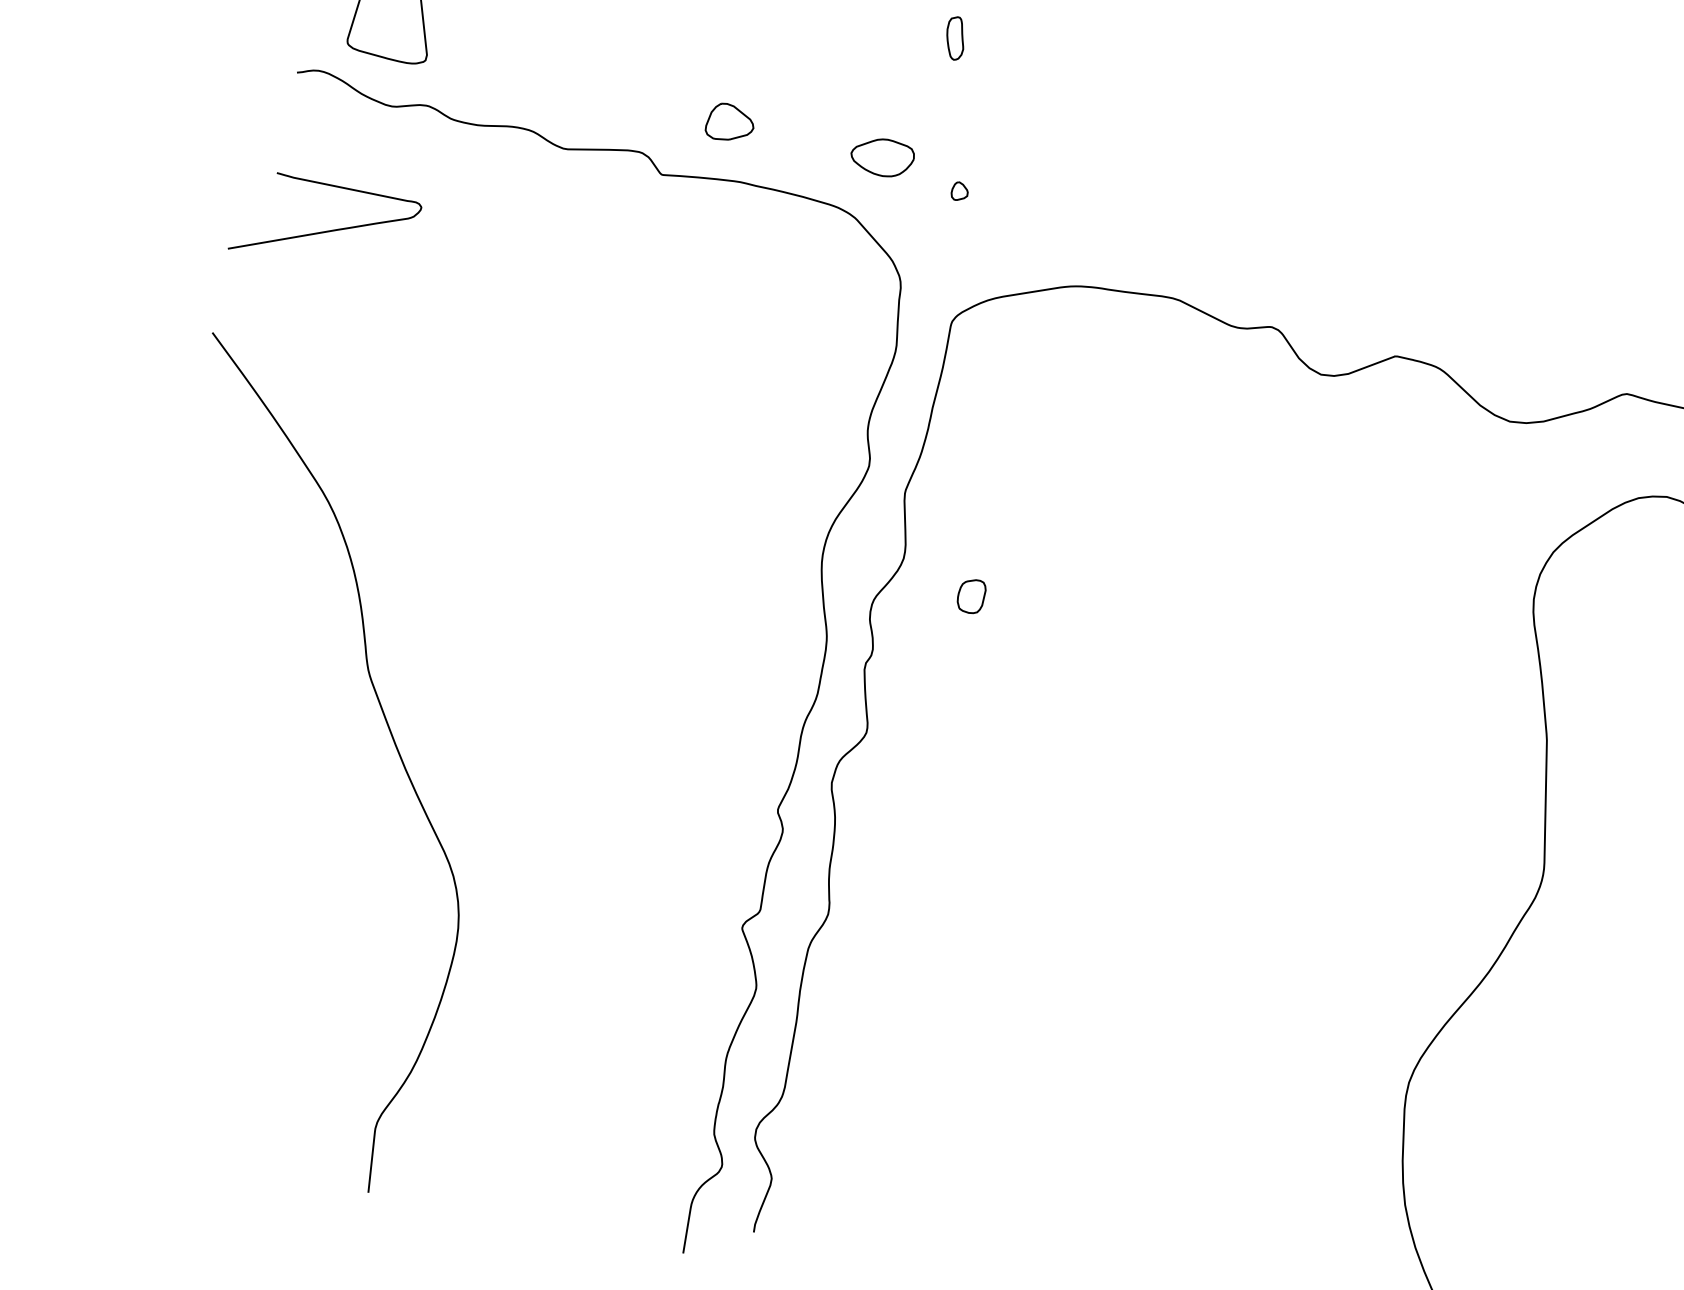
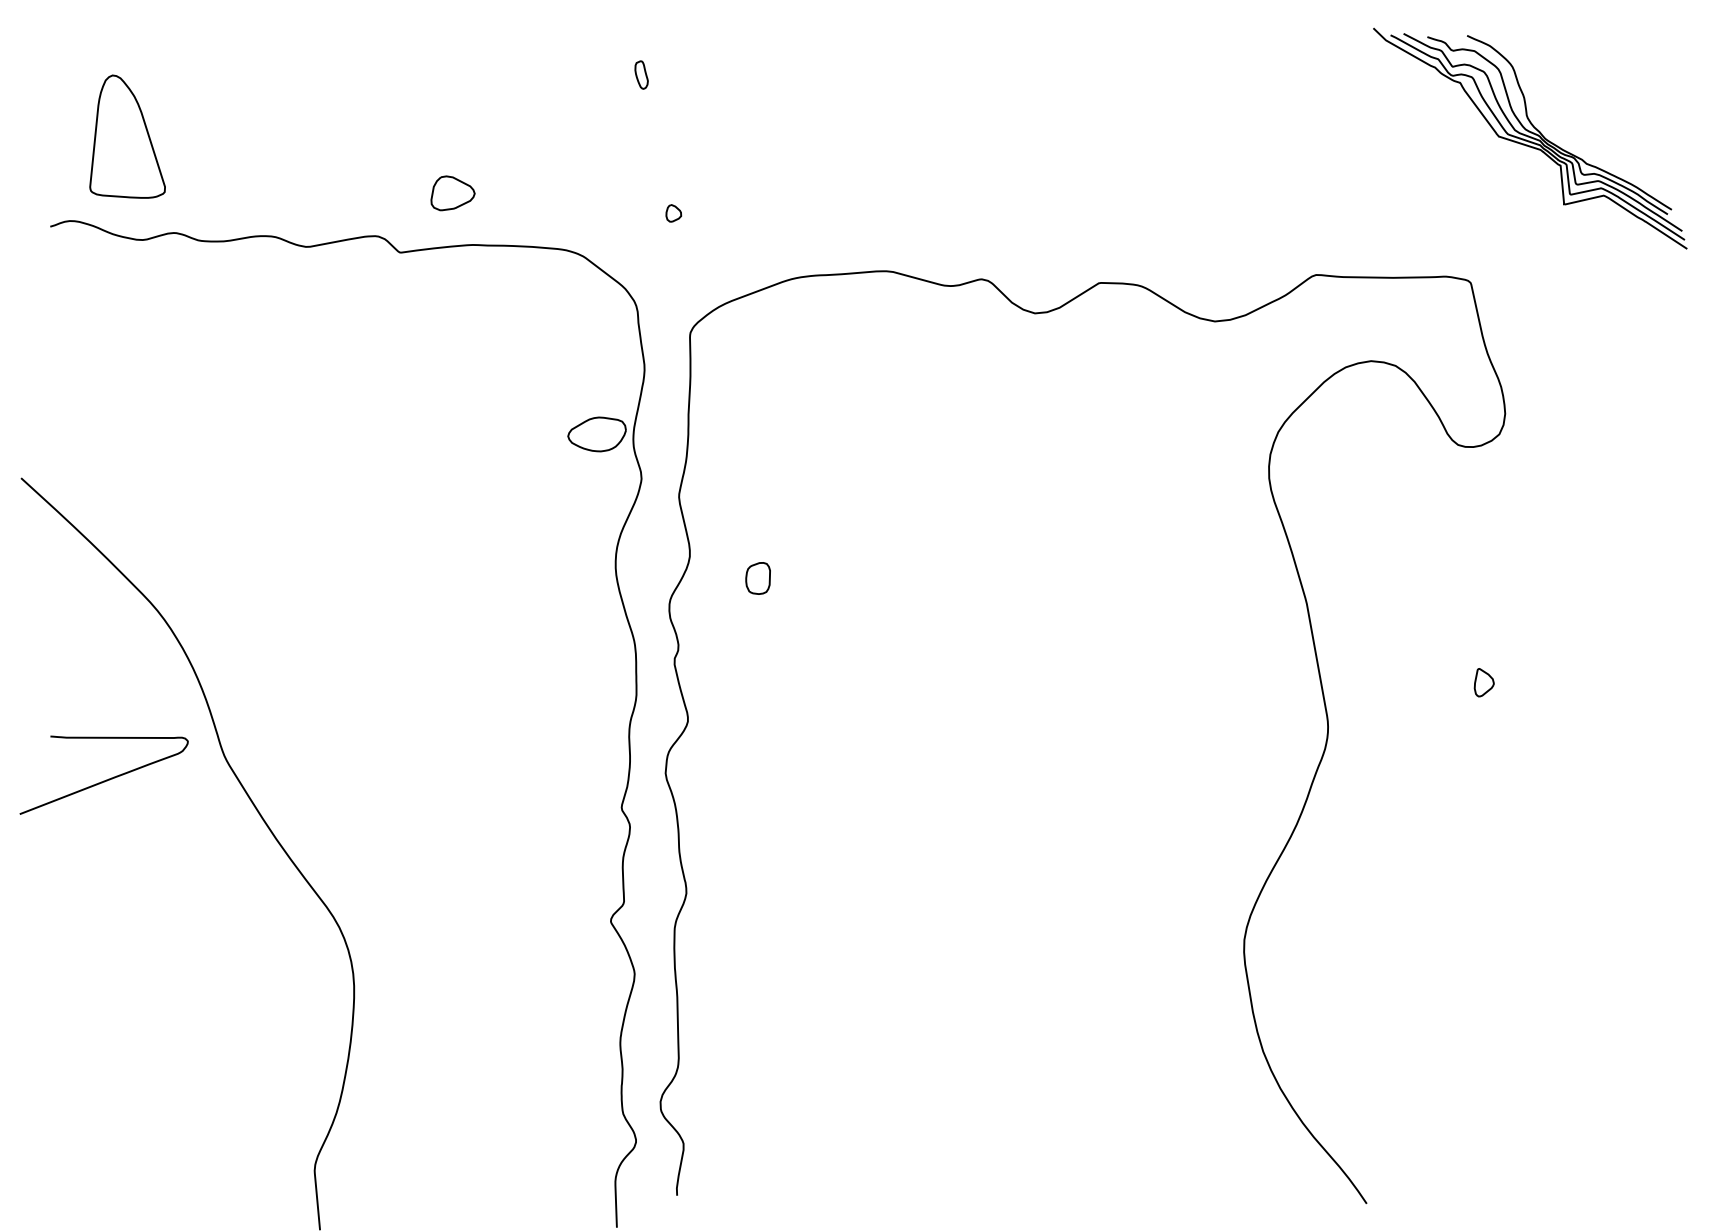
part: (955, 37) -> (641, 74), size x0.7
part: (881, 157) -> (596, 434), moved
curve: (327, 230) -> (106, 779), moved

